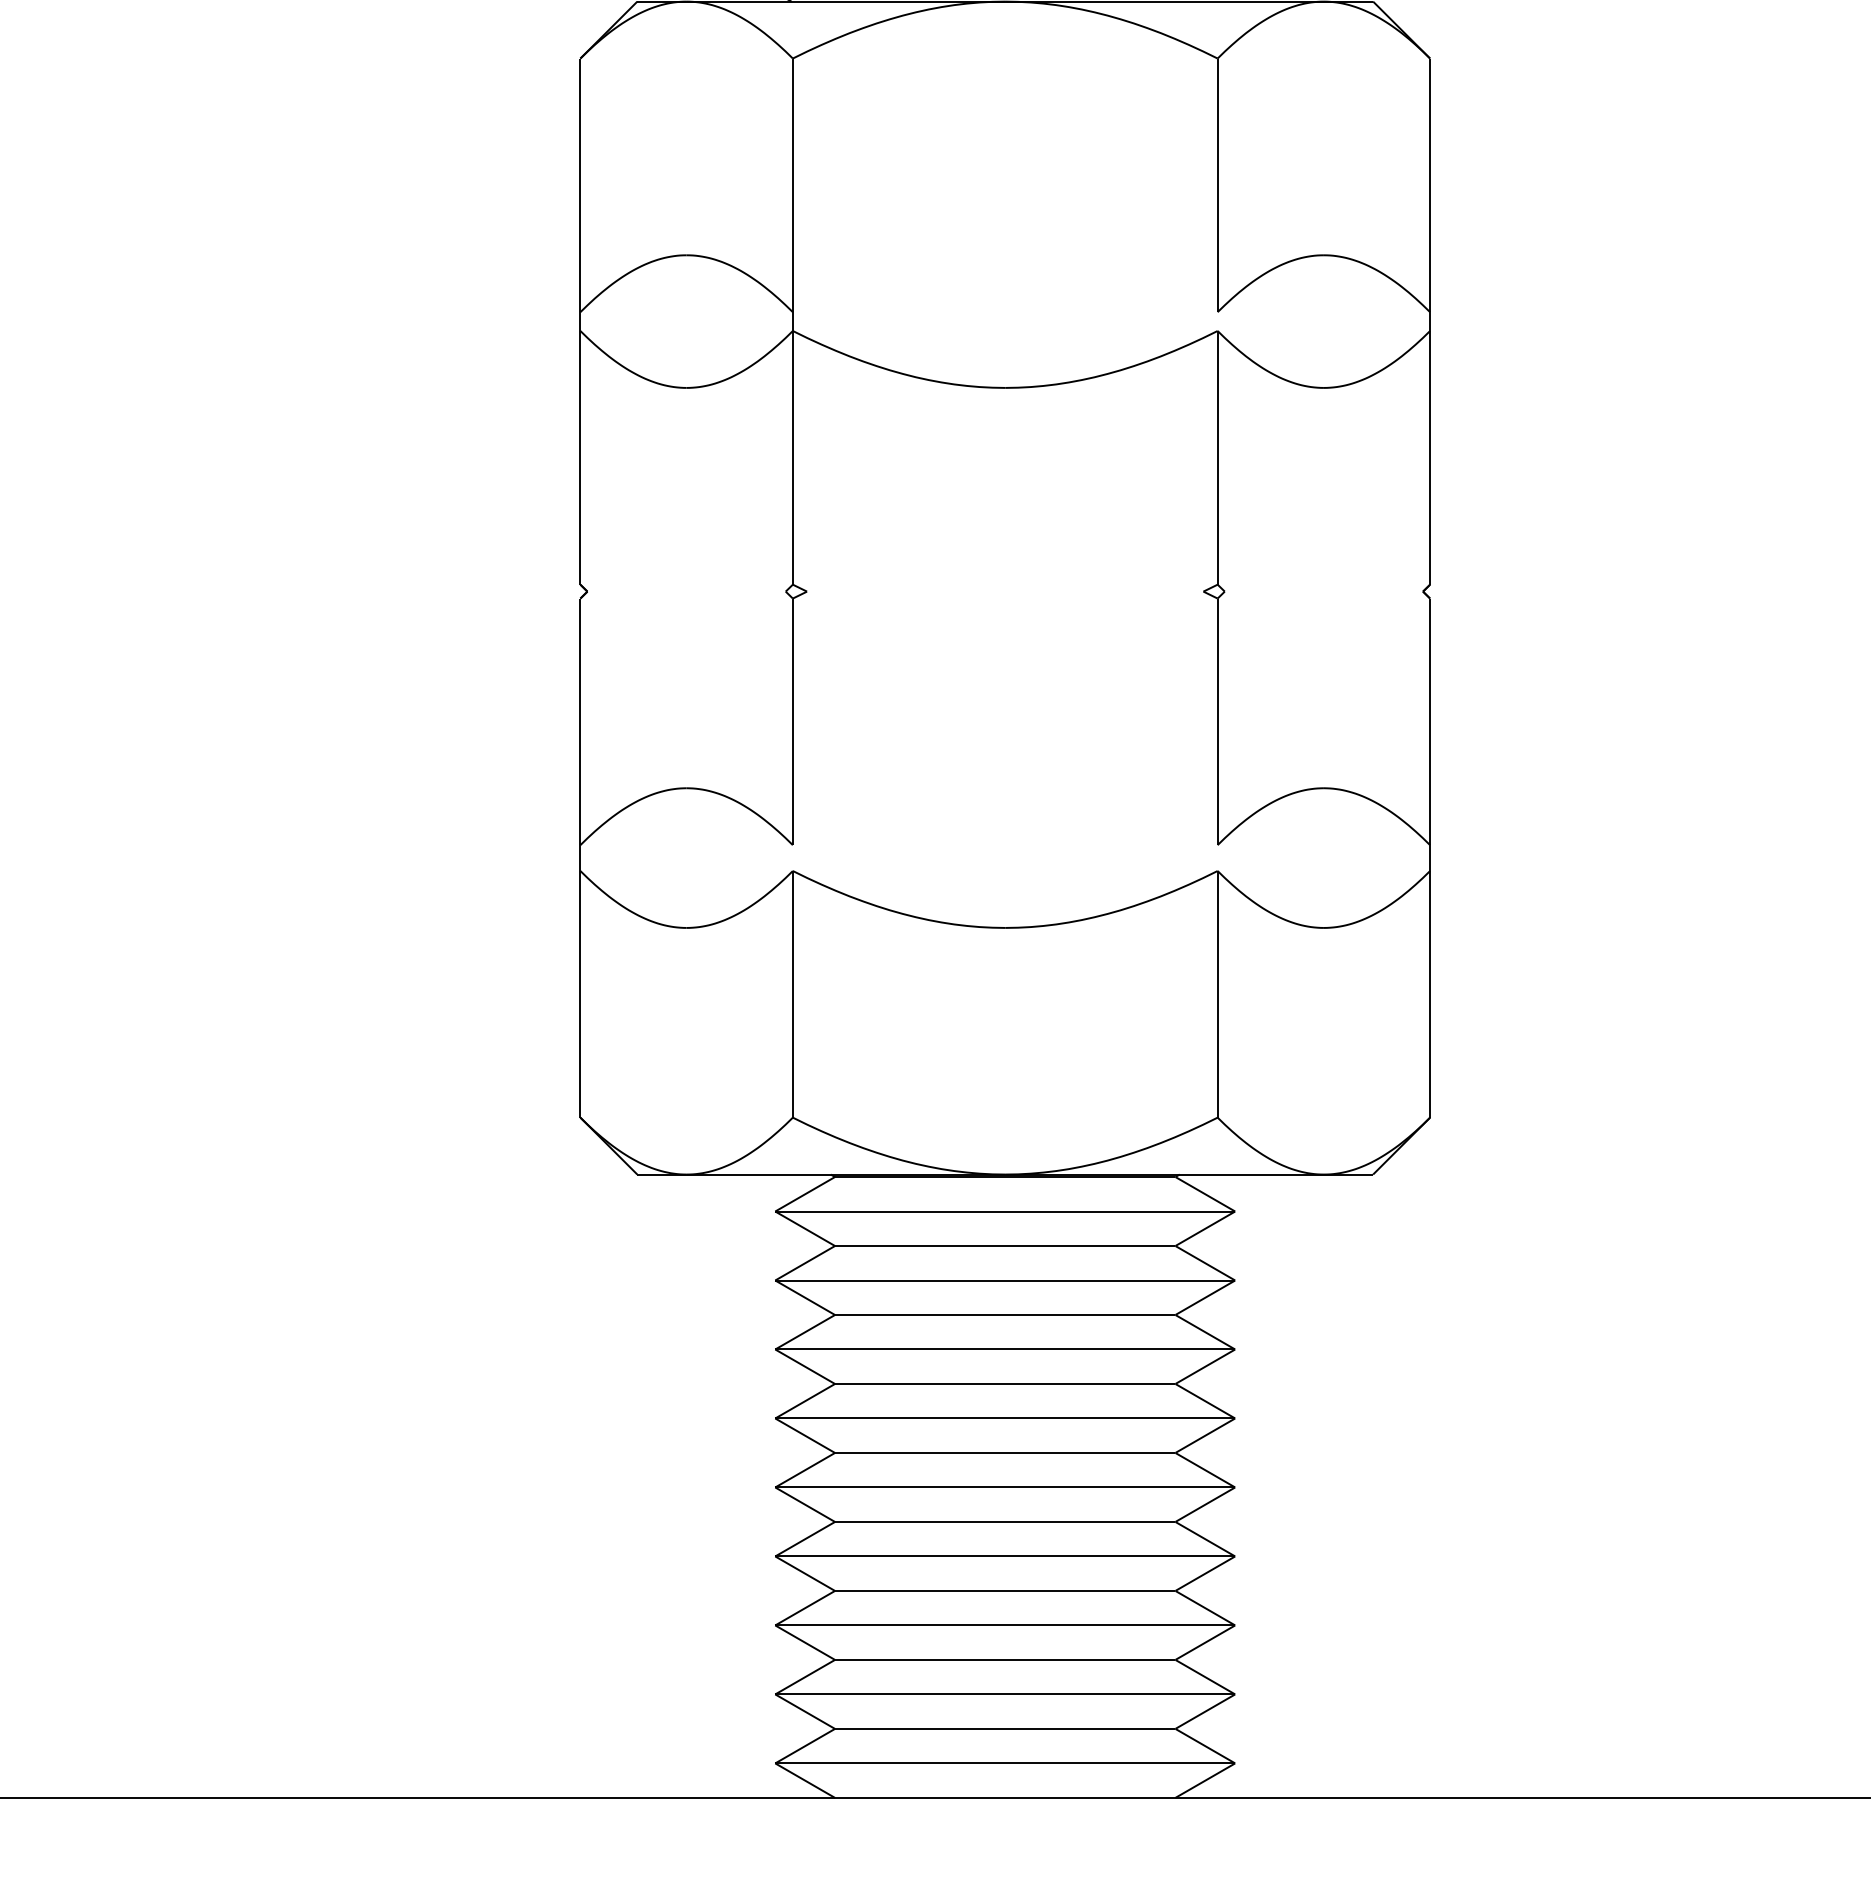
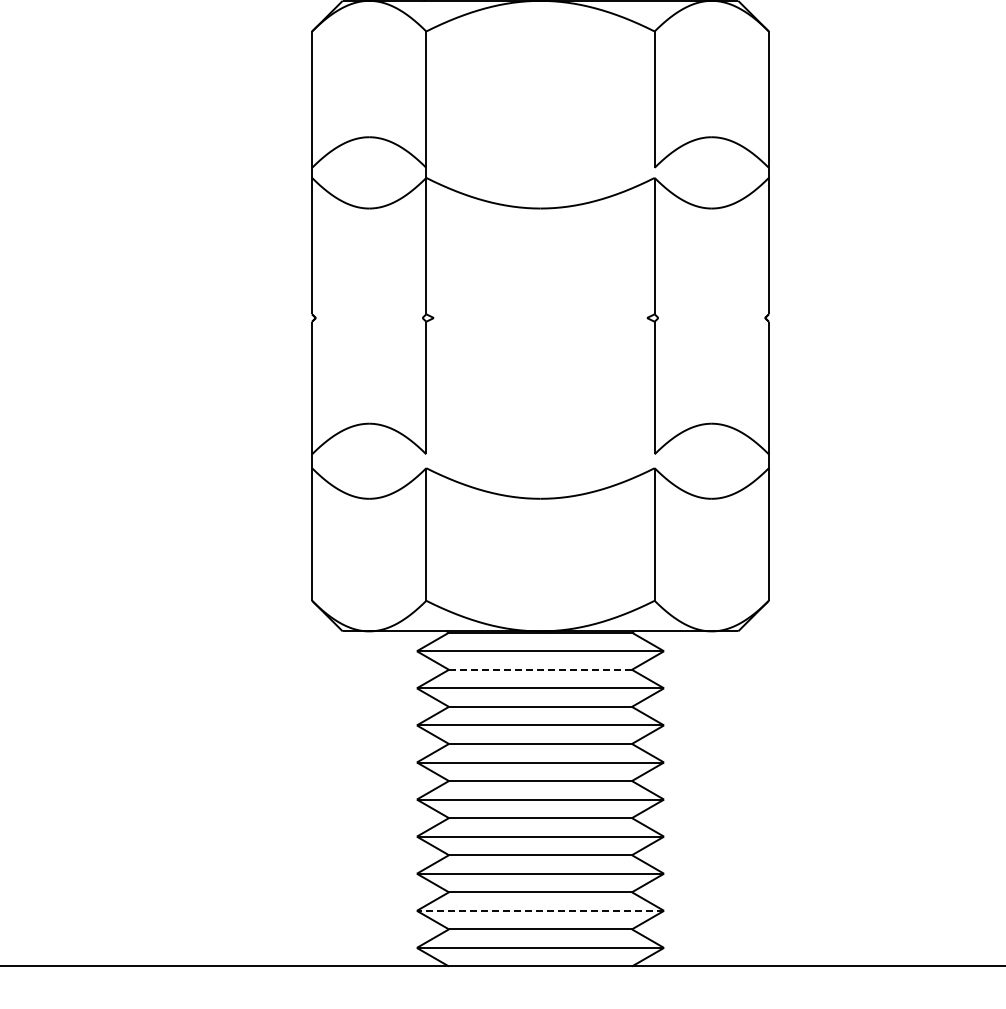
line: (1003, 1245) -> (539, 669), solid -> dashed
line: (1005, 1693) -> (540, 910), solid -> dashed

